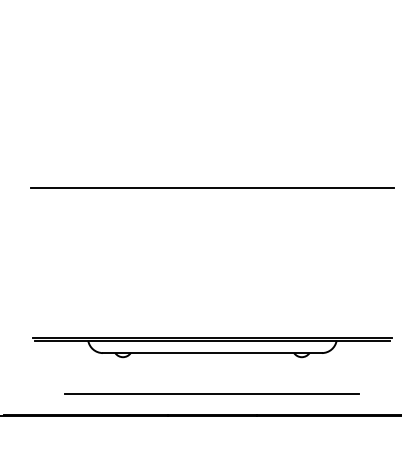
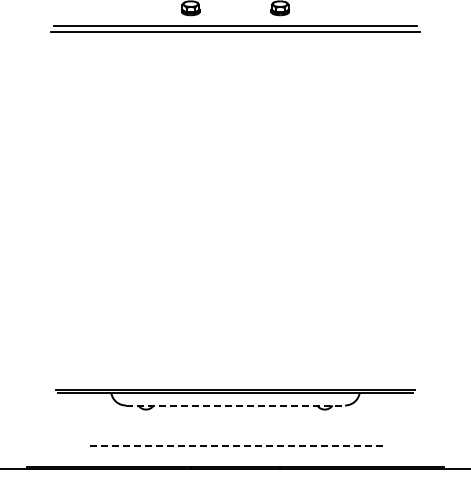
line: (212, 188) -> (235, 240), removed
line: (212, 353) -> (235, 405), solid -> dashed
line: (212, 394) -> (235, 446), solid -> dashed

